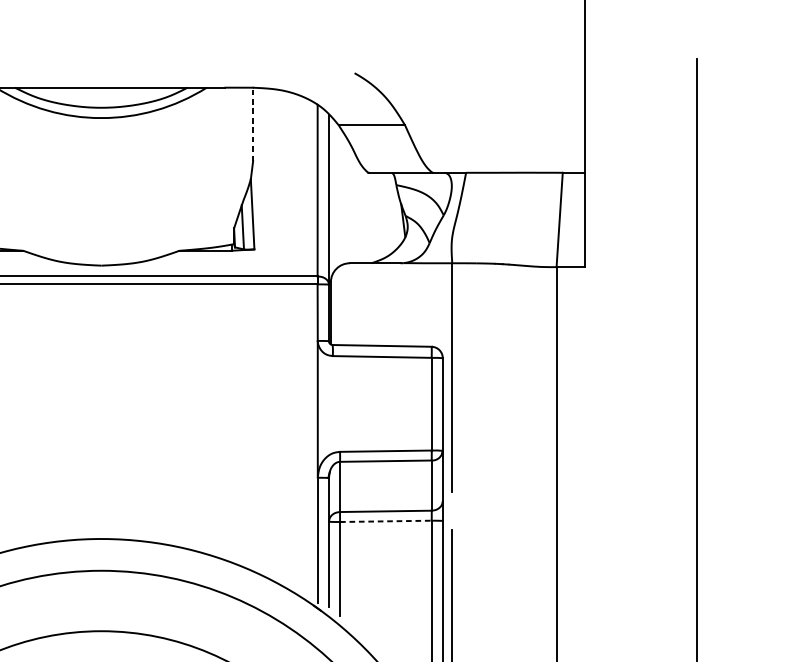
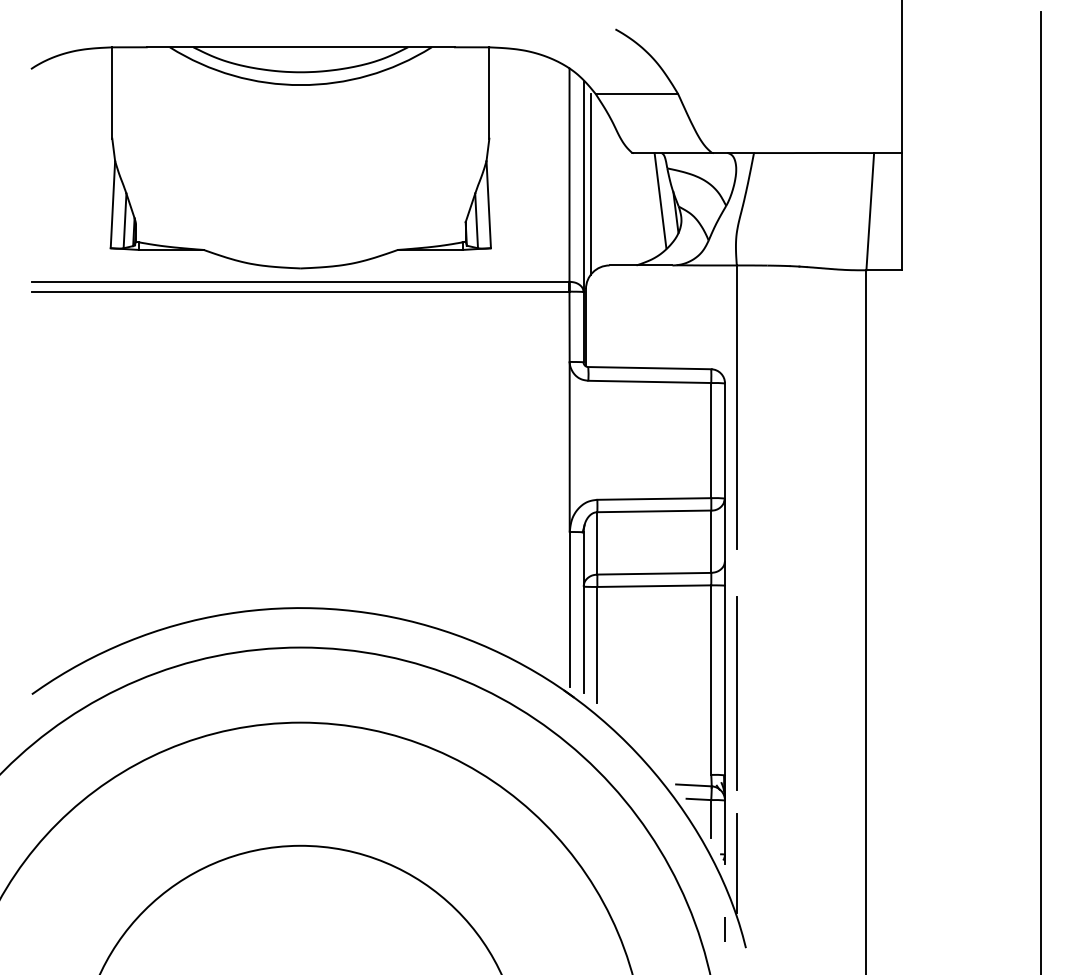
line: (253, 124) -> (489, 93), dashed -> solid
line: (334, 198) -> (590, 184), added
line: (390, 210) -> (660, 200), added
line: (386, 521) -> (654, 586), dashed -> solid

